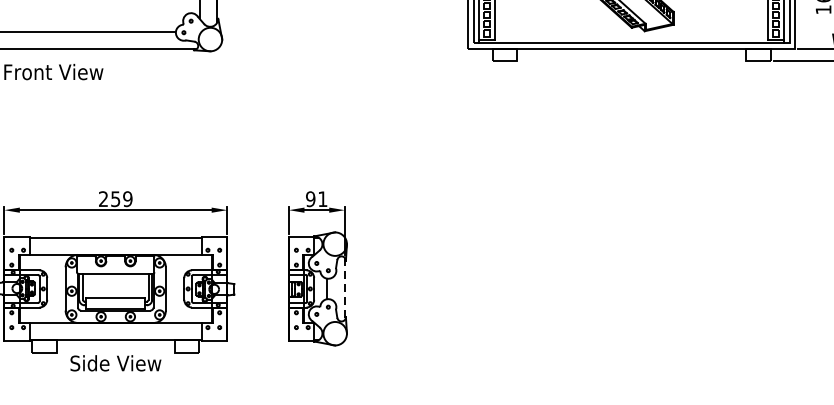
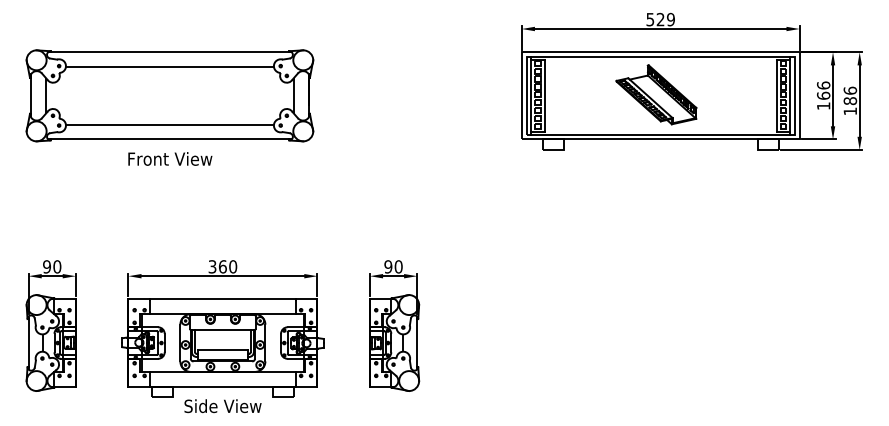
text: (115, 198) -> (222, 266), 259 -> 360
text: (322, 198) -> (398, 266), 91 -> 90
line: (345, 289) -> (417, 343), dashed -> solid

